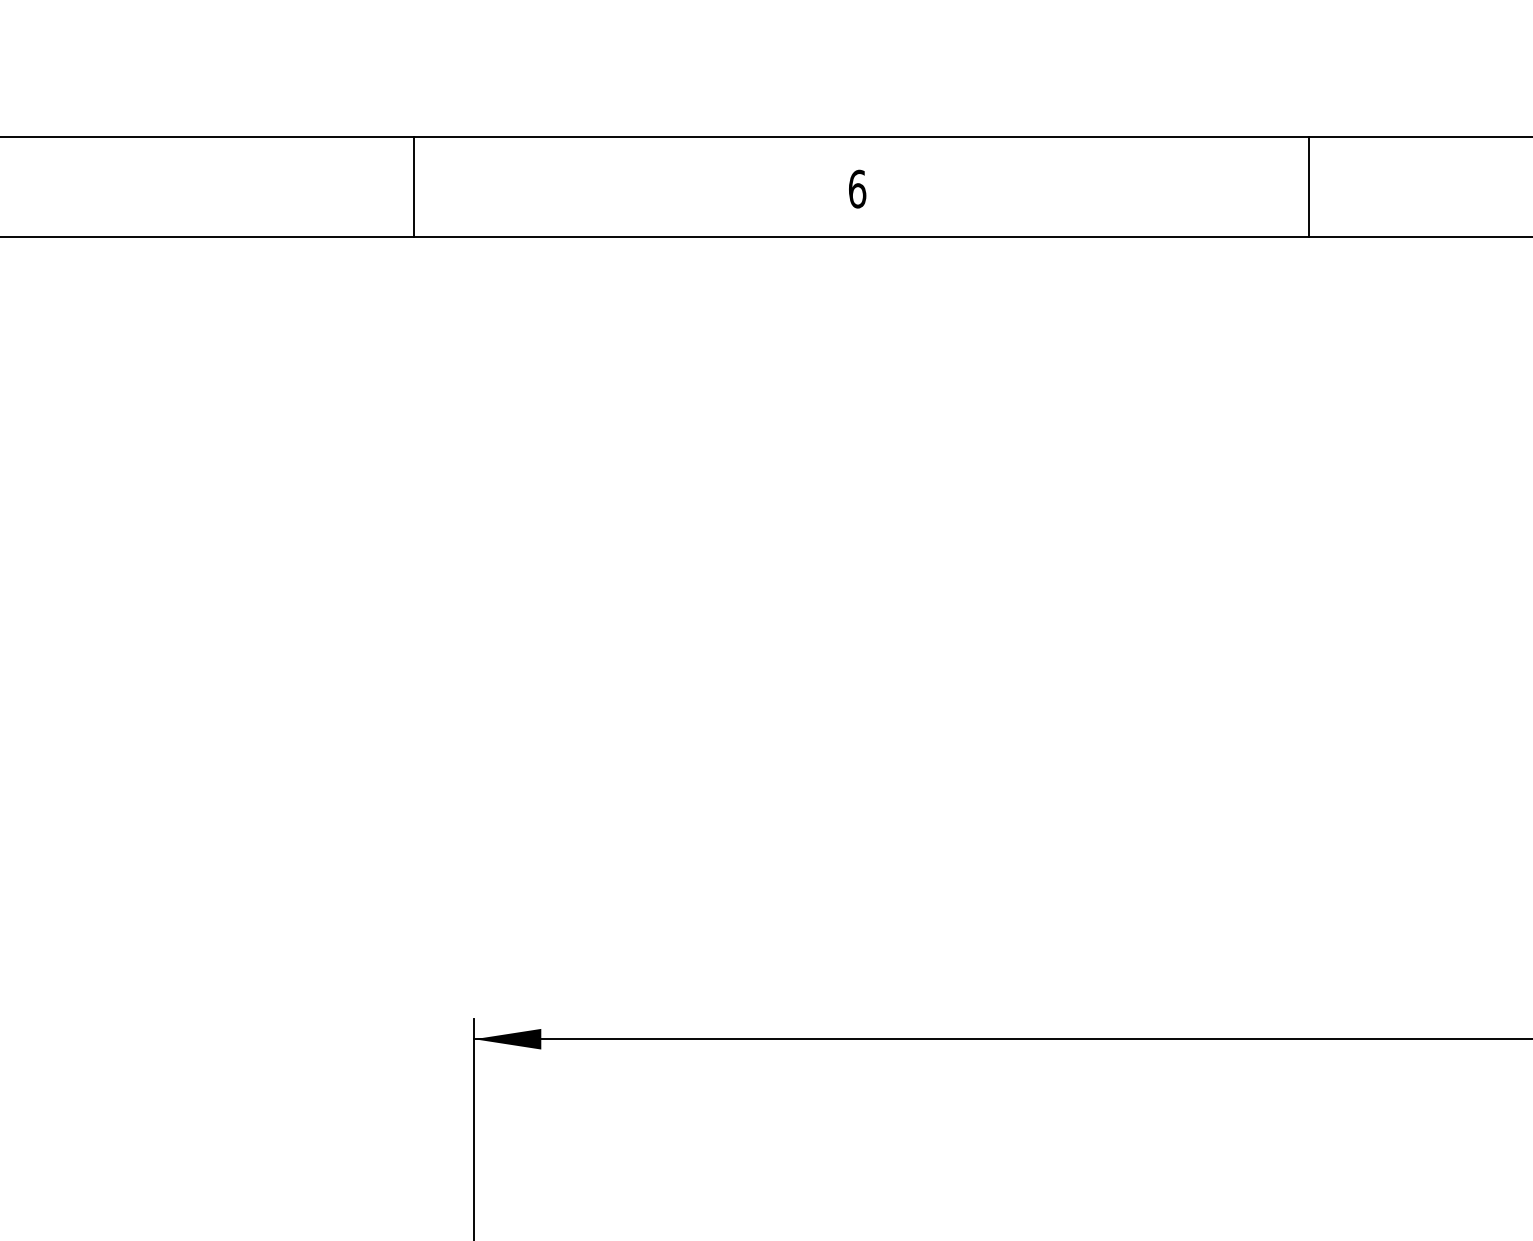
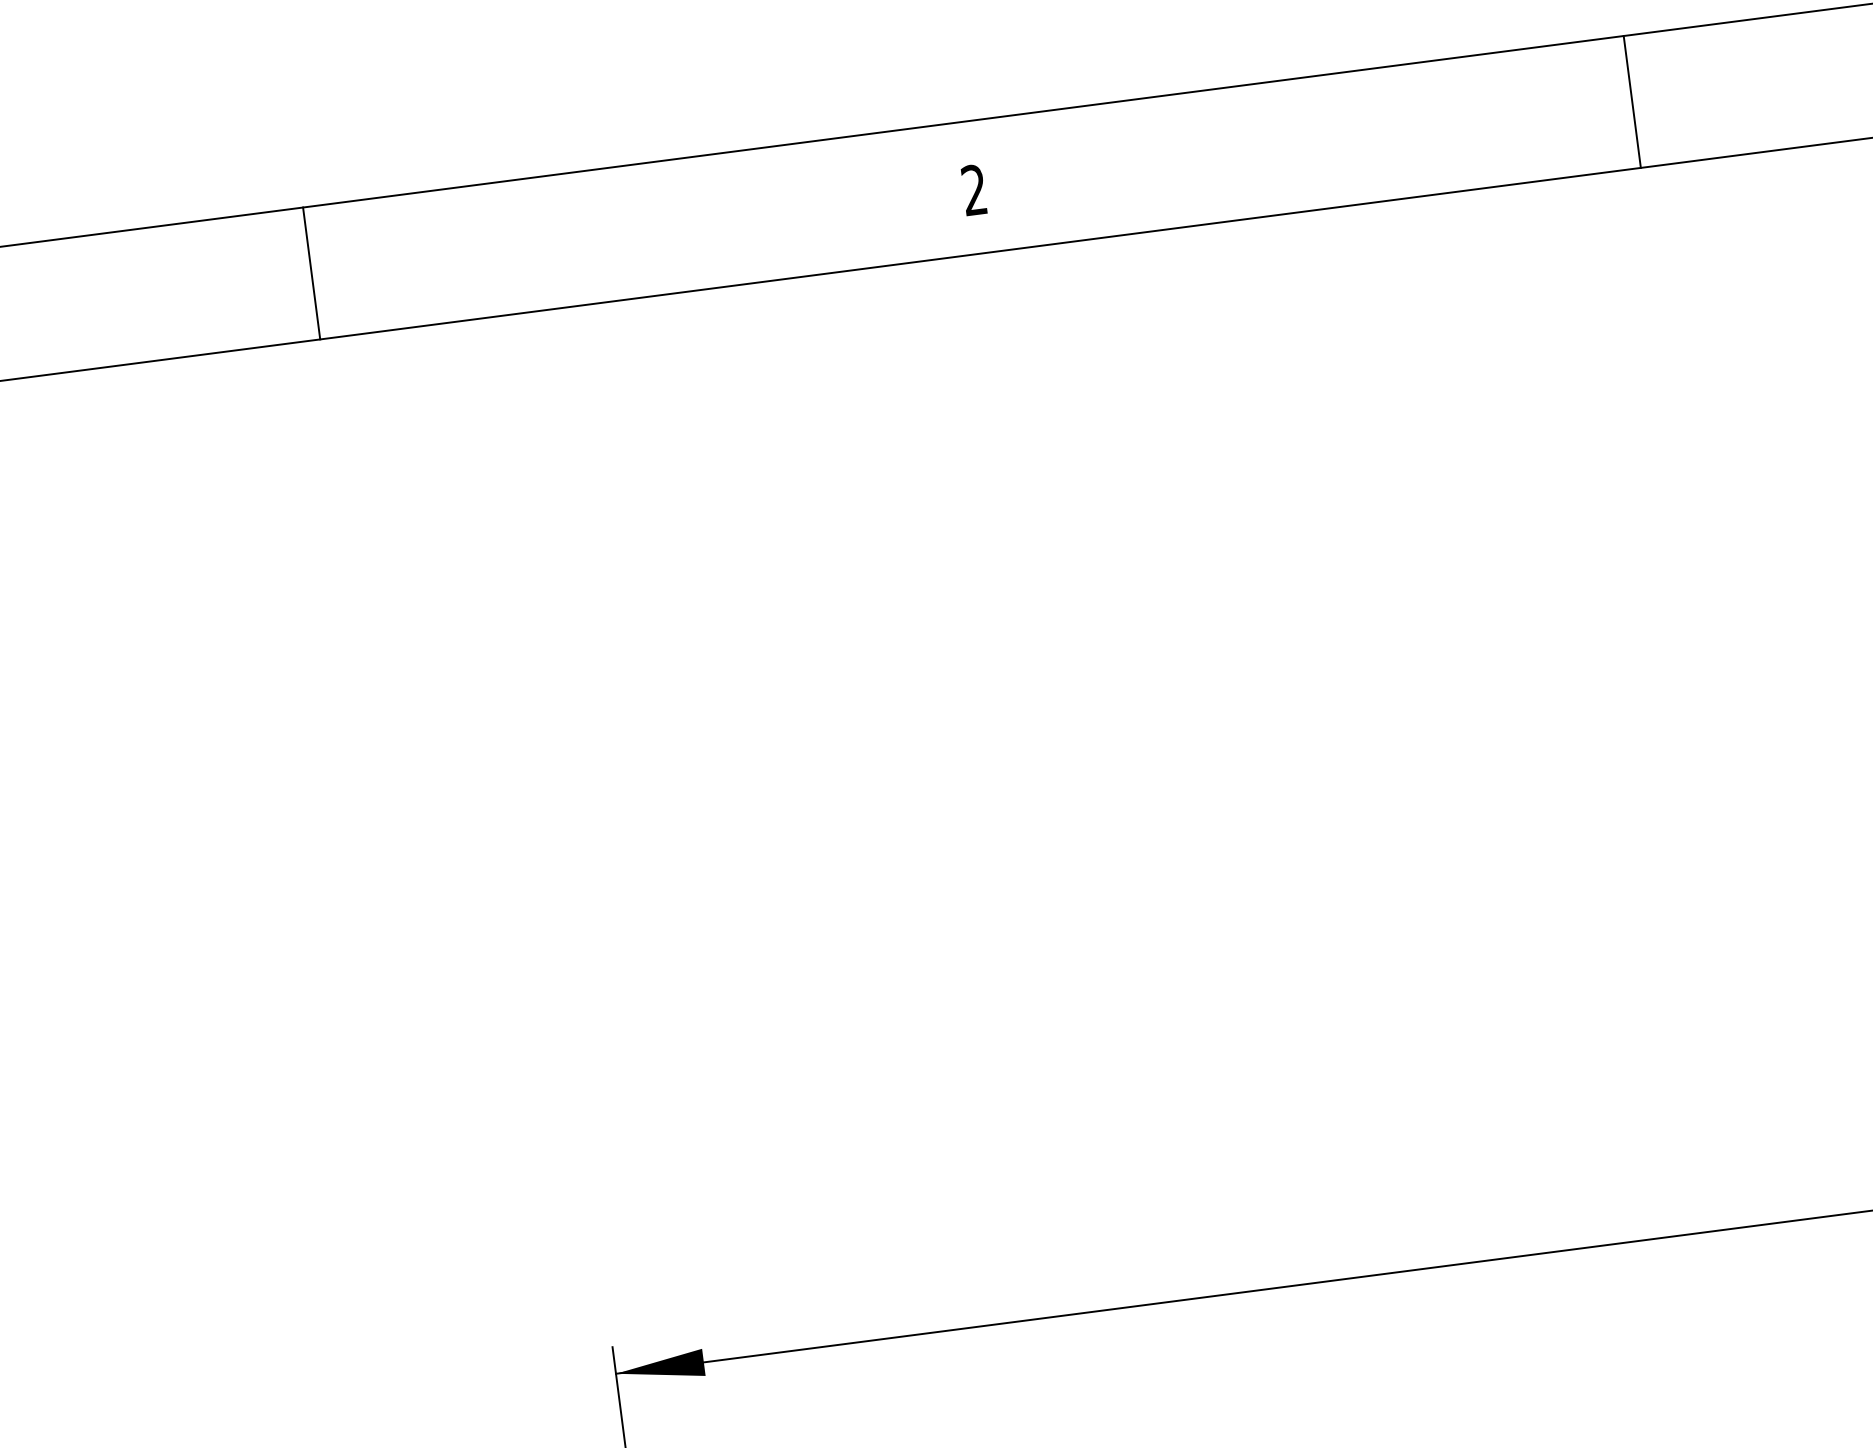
line: (413, 186) -> (311, 272), moved
line: (1308, 186) -> (1631, 101), moved
text: (857, 188) -> (974, 189), 6 -> 2

